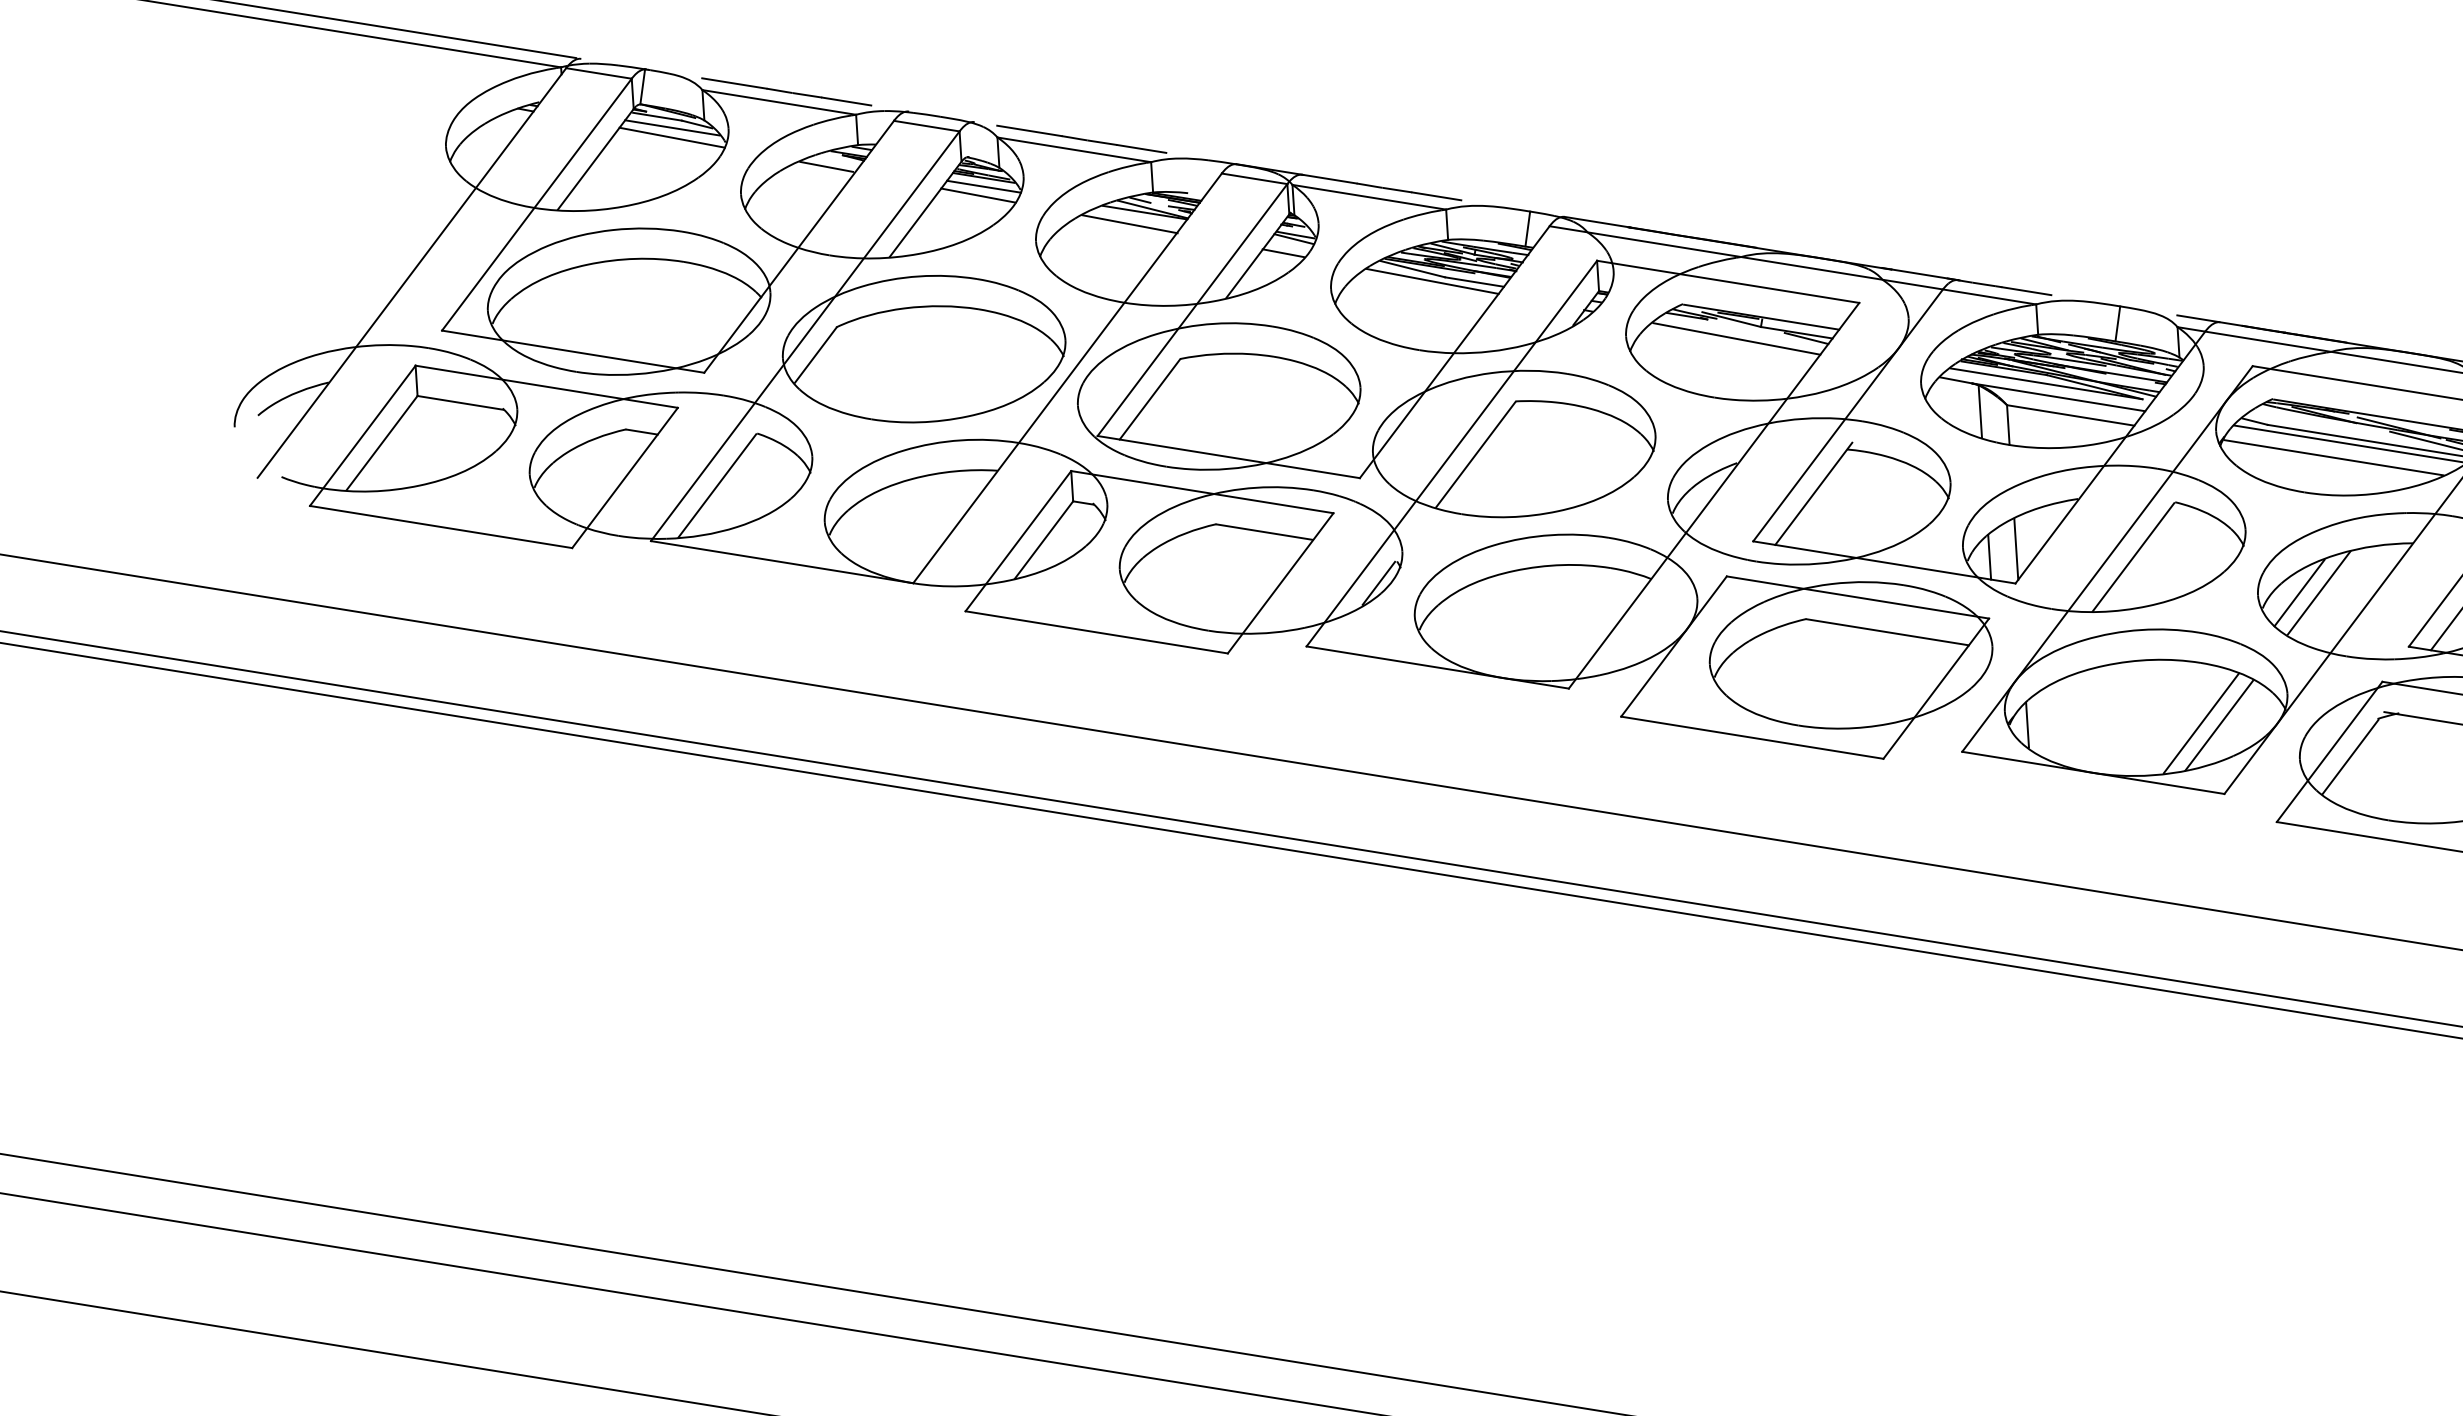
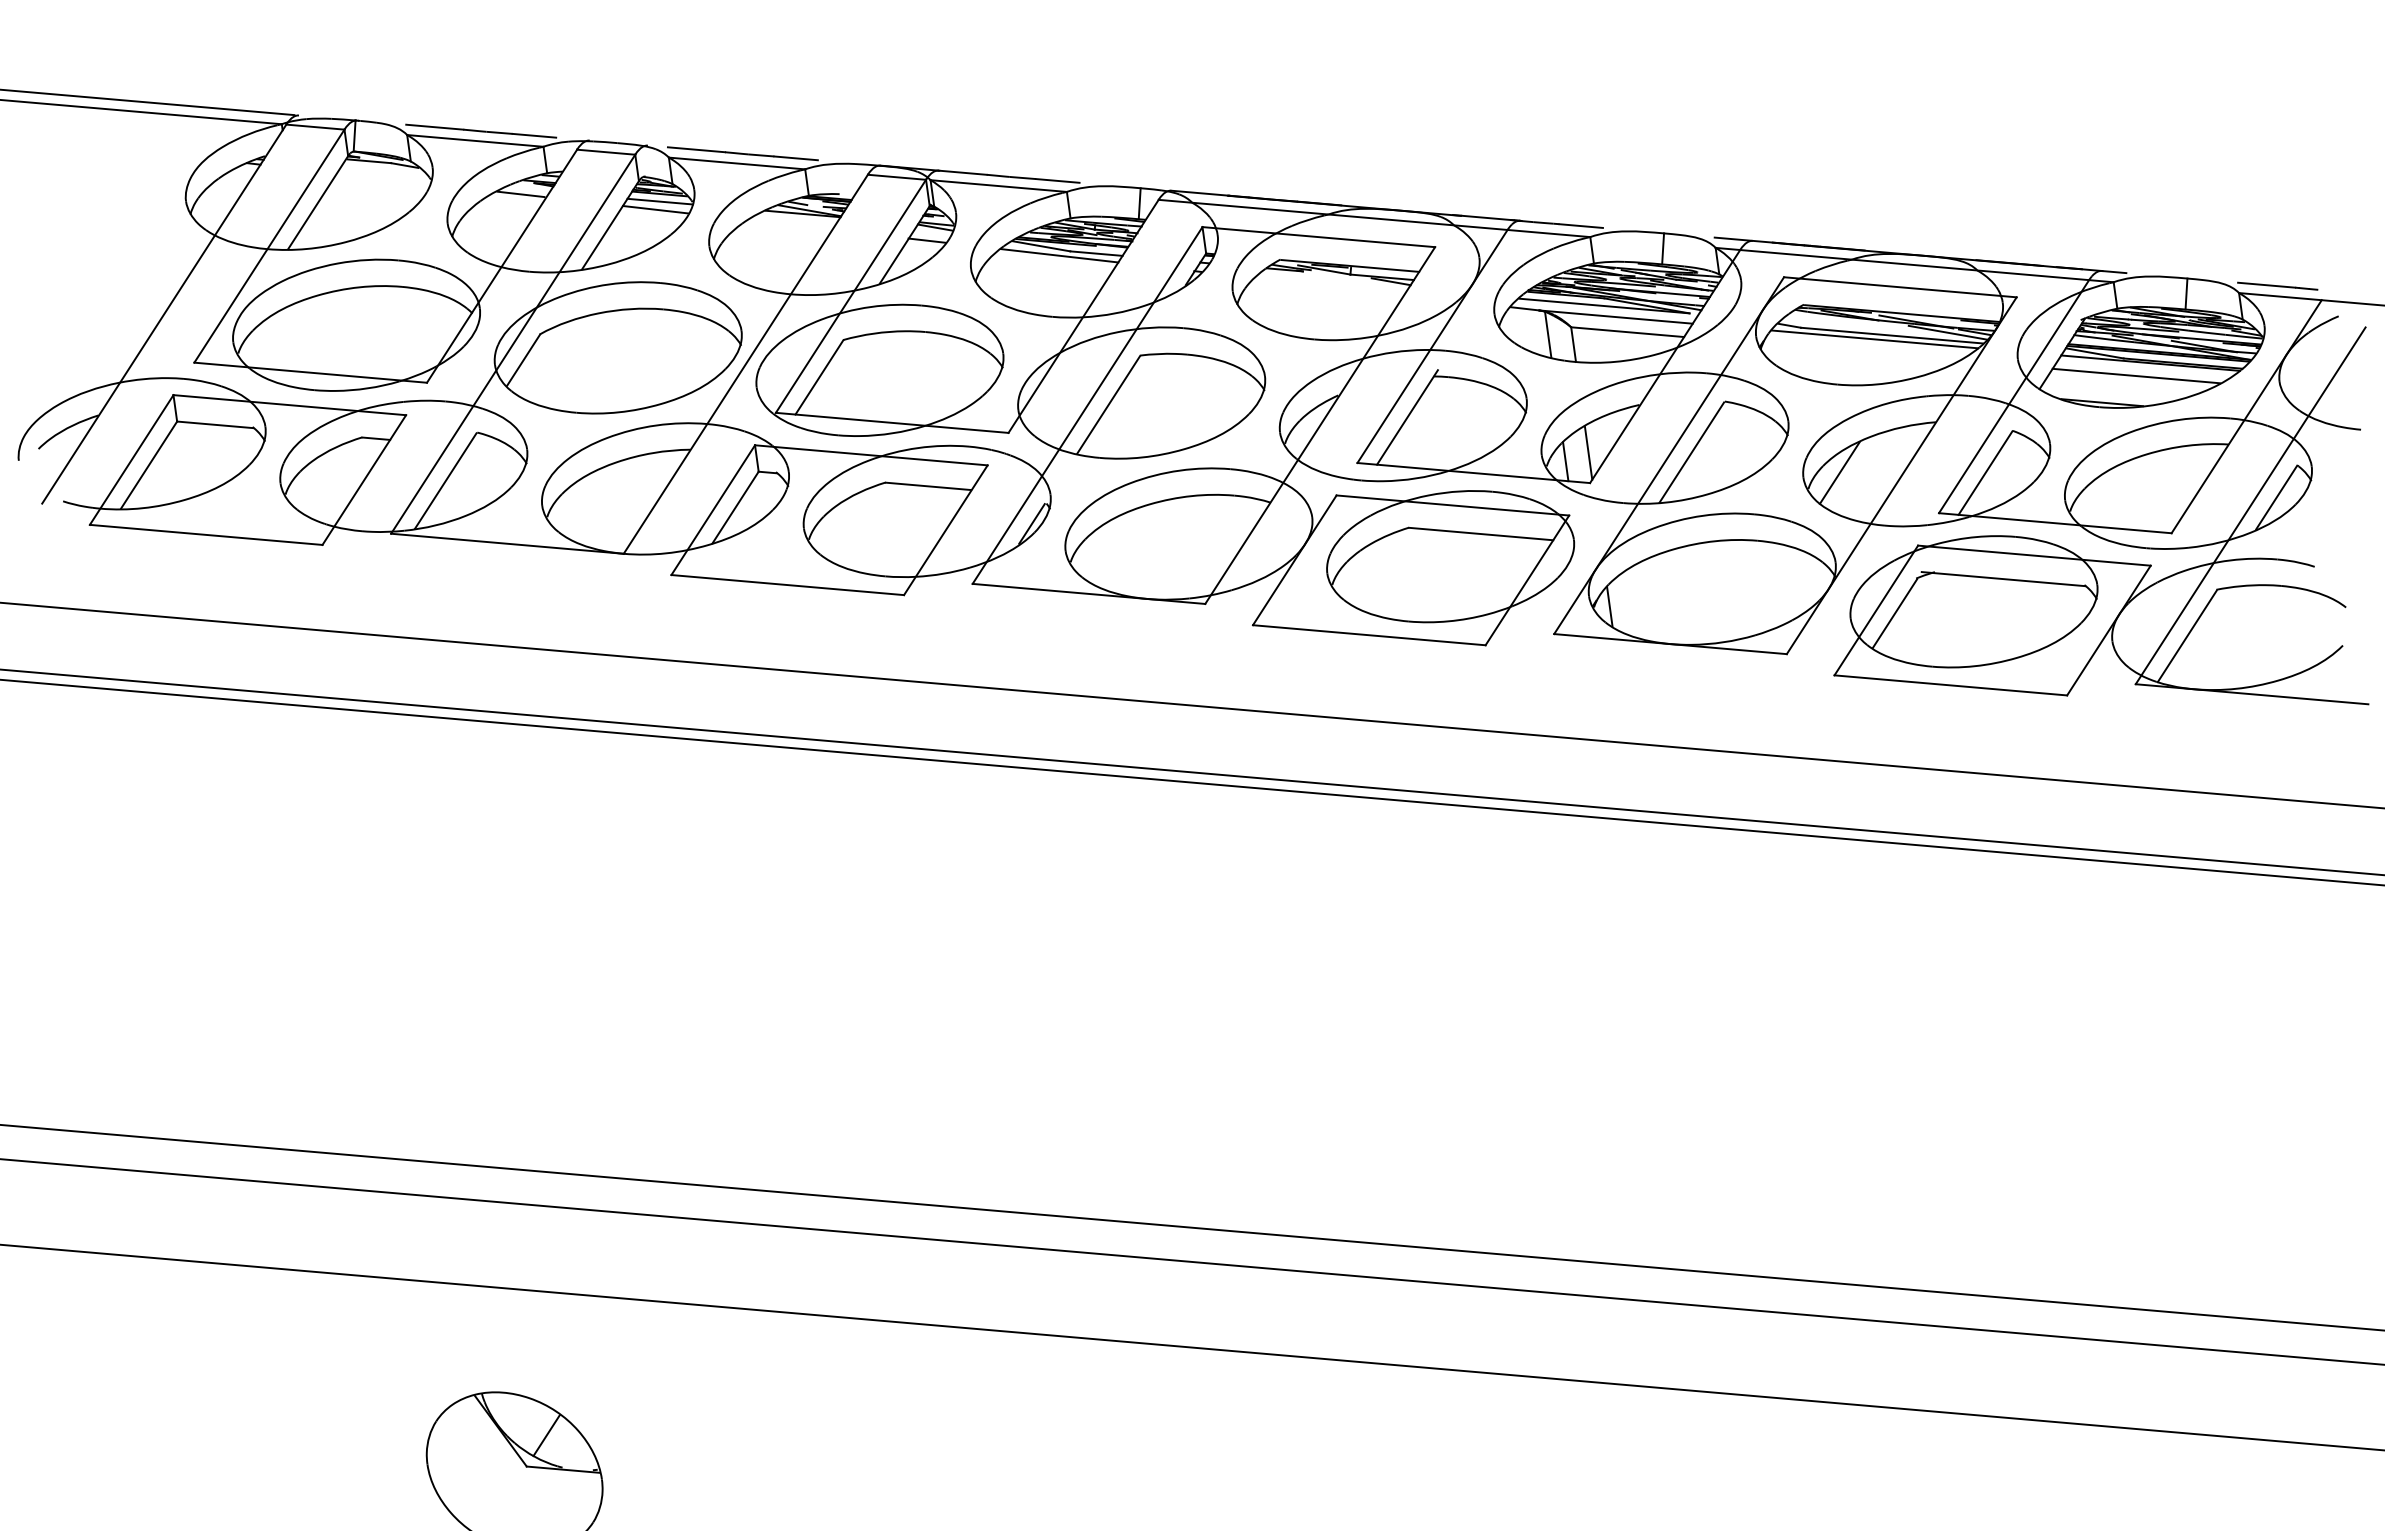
line: (672, 127) -> (383, 169), removed
line: (671, 137) -> (383, 178), removed
line: (1129, 223) -> (790, 224), removed
line: (1736, 338) -> (1329, 286), removed
line: (2334, 456) -> (1861, 351), removed
line: (2318, 592) -> (1856, 471), removed
line: (2200, 723) -> (1761, 593), removed
line: (2218, 725) -> (1777, 594), removed

